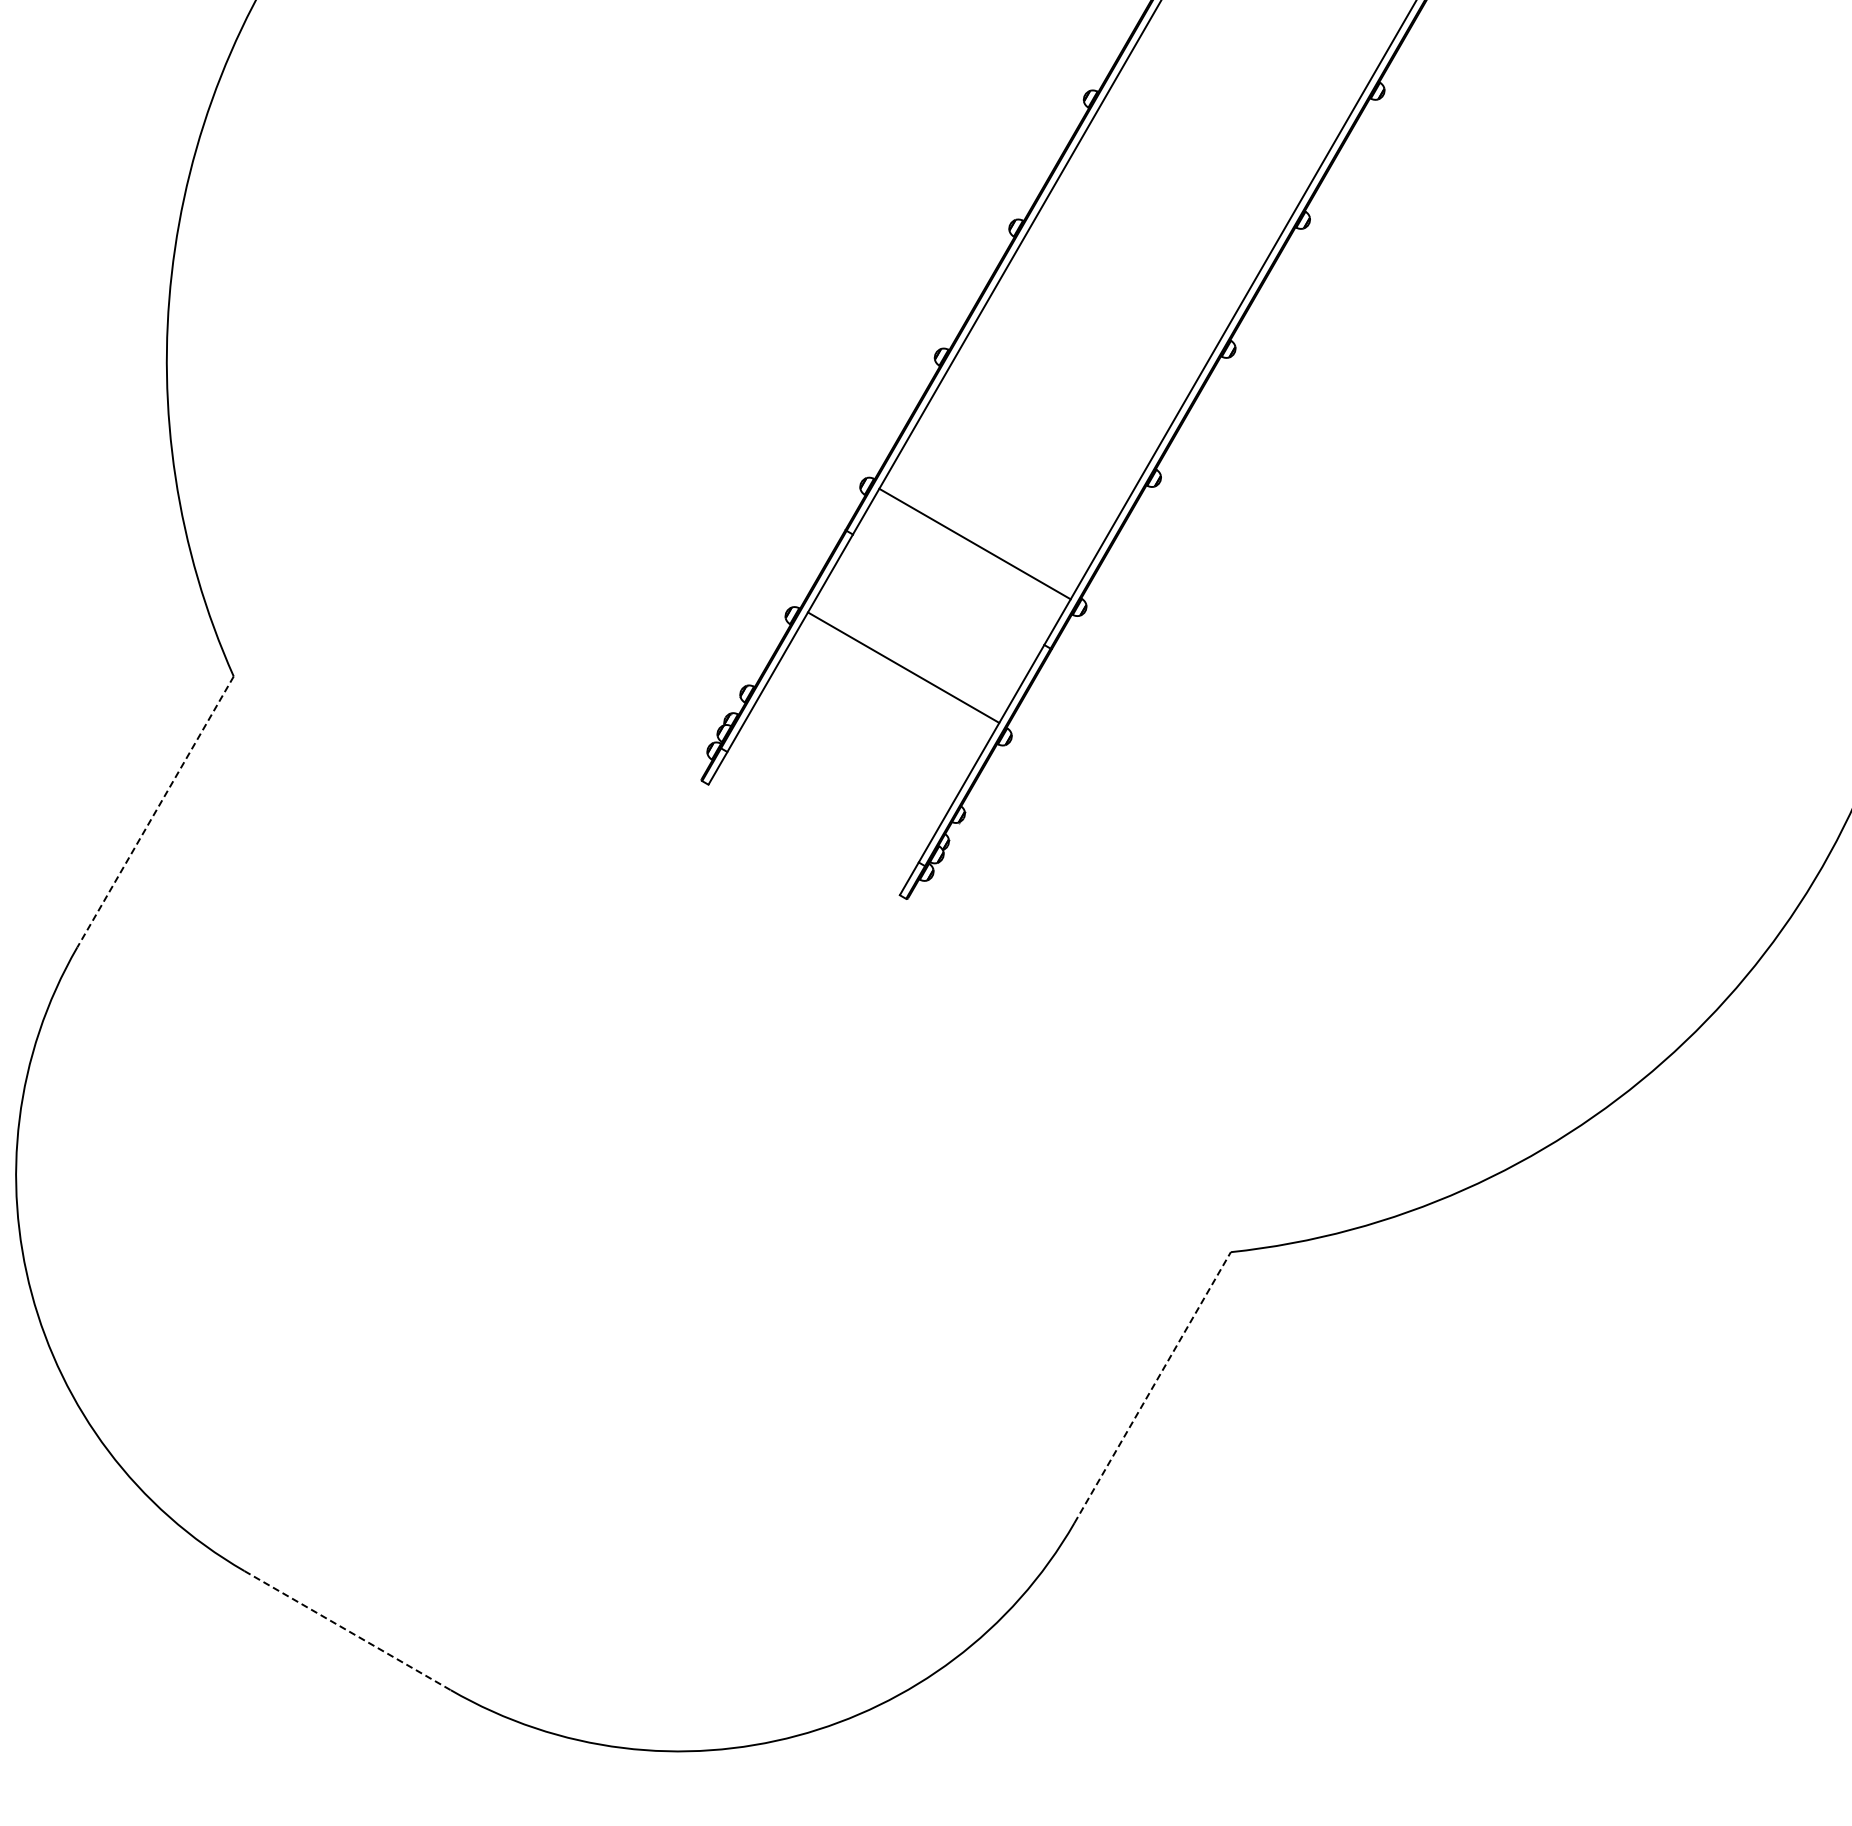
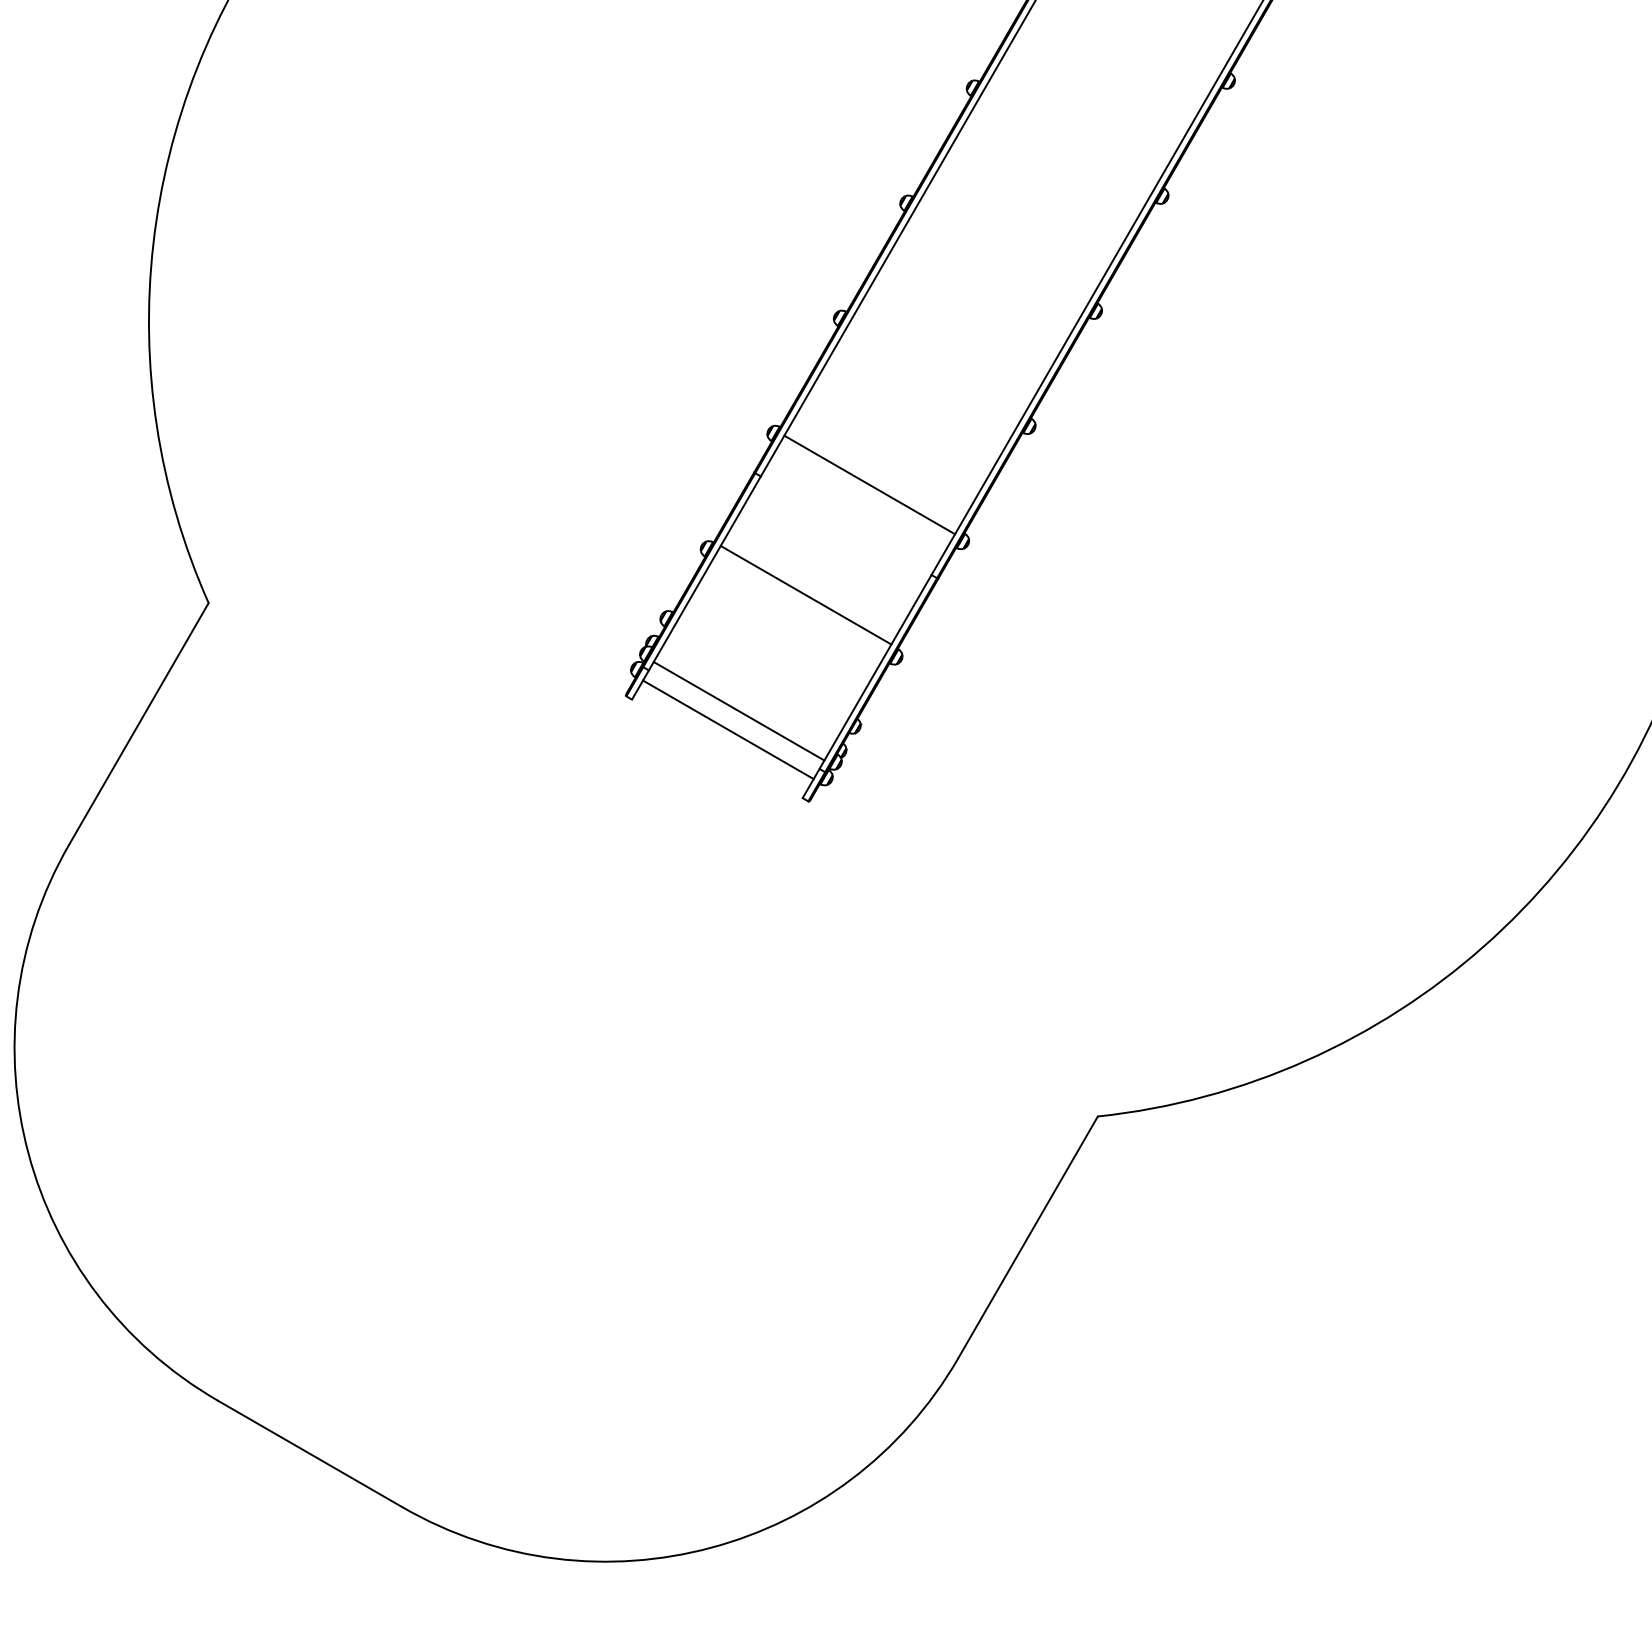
line: (828, 797) -> (739, 710), added
line: (155, 812) -> (138, 724), dashed -> solid
line: (816, 818) -> (728, 729), added
line: (1152, 1387) -> (1027, 1237), dashed -> solid
line: (348, 1630) -> (310, 1453), dashed -> solid

